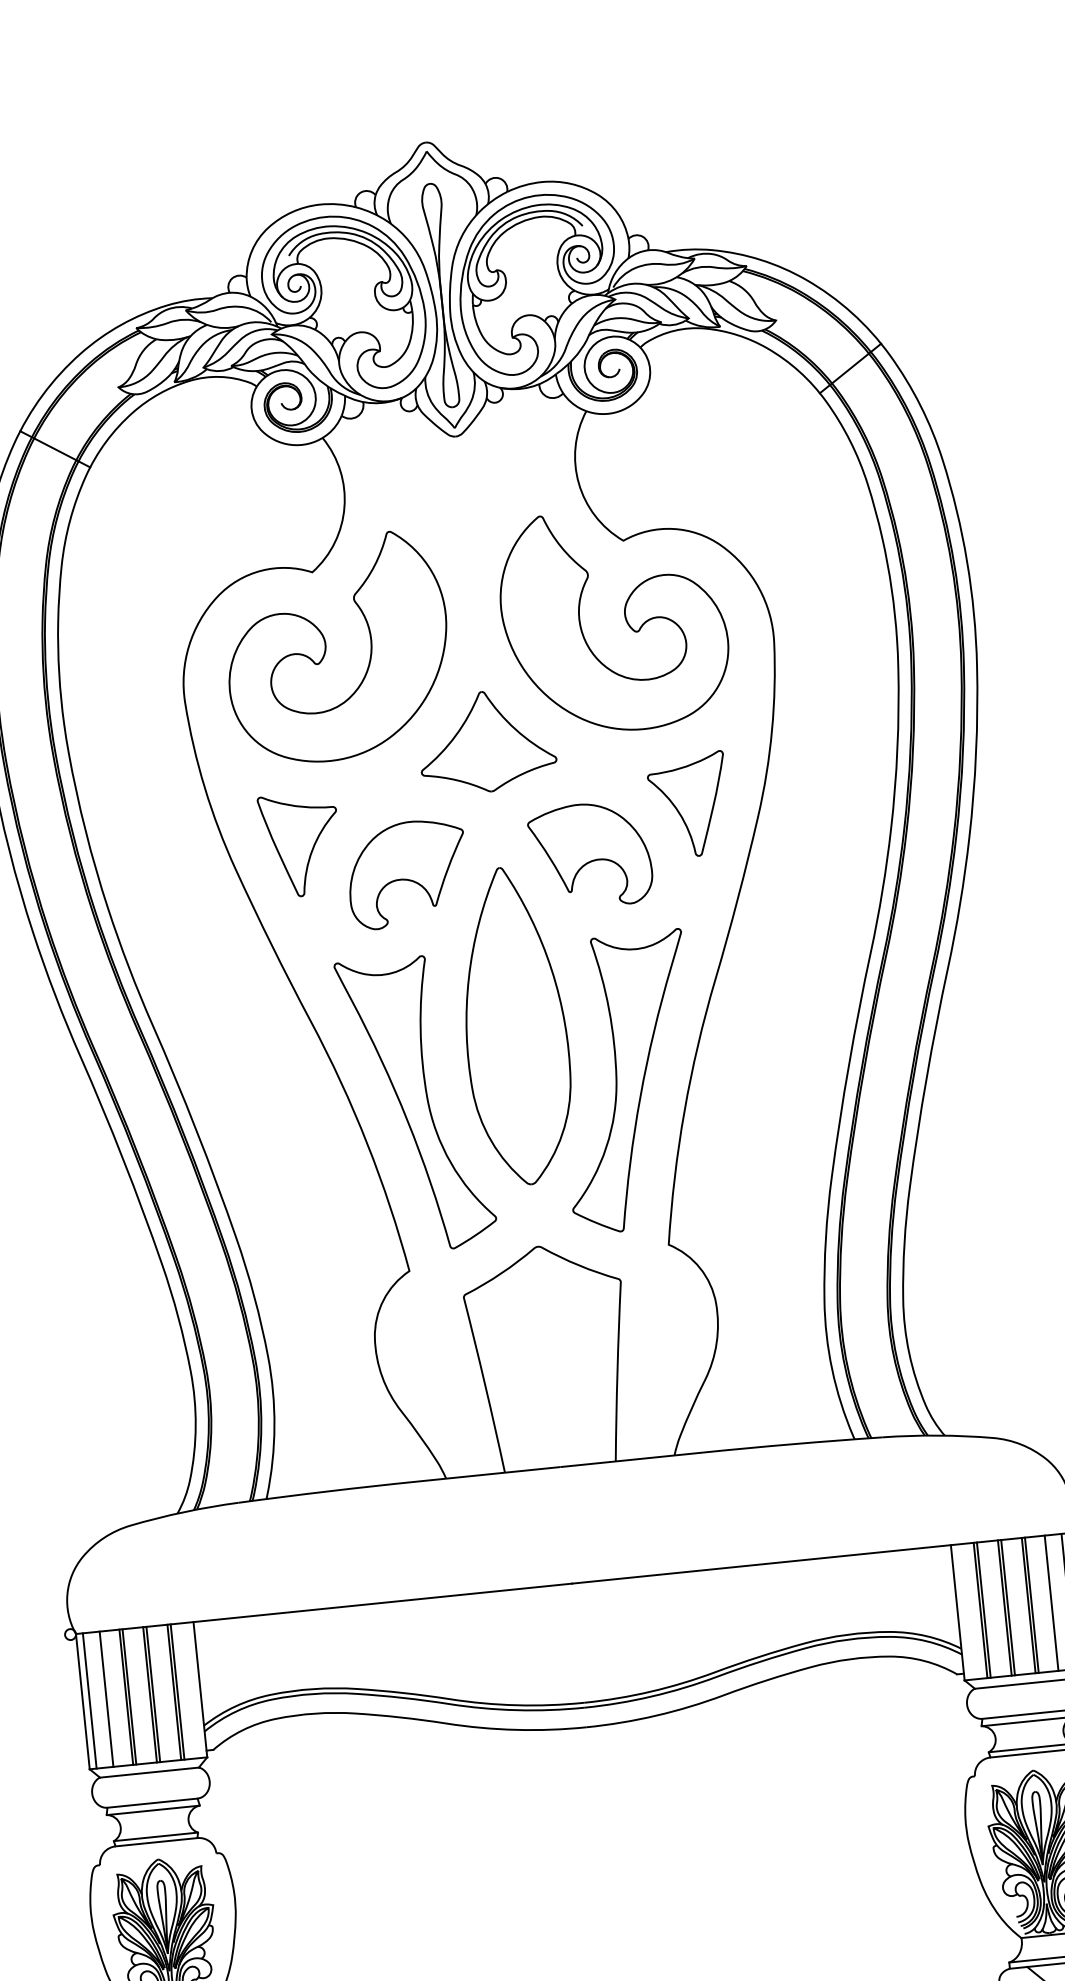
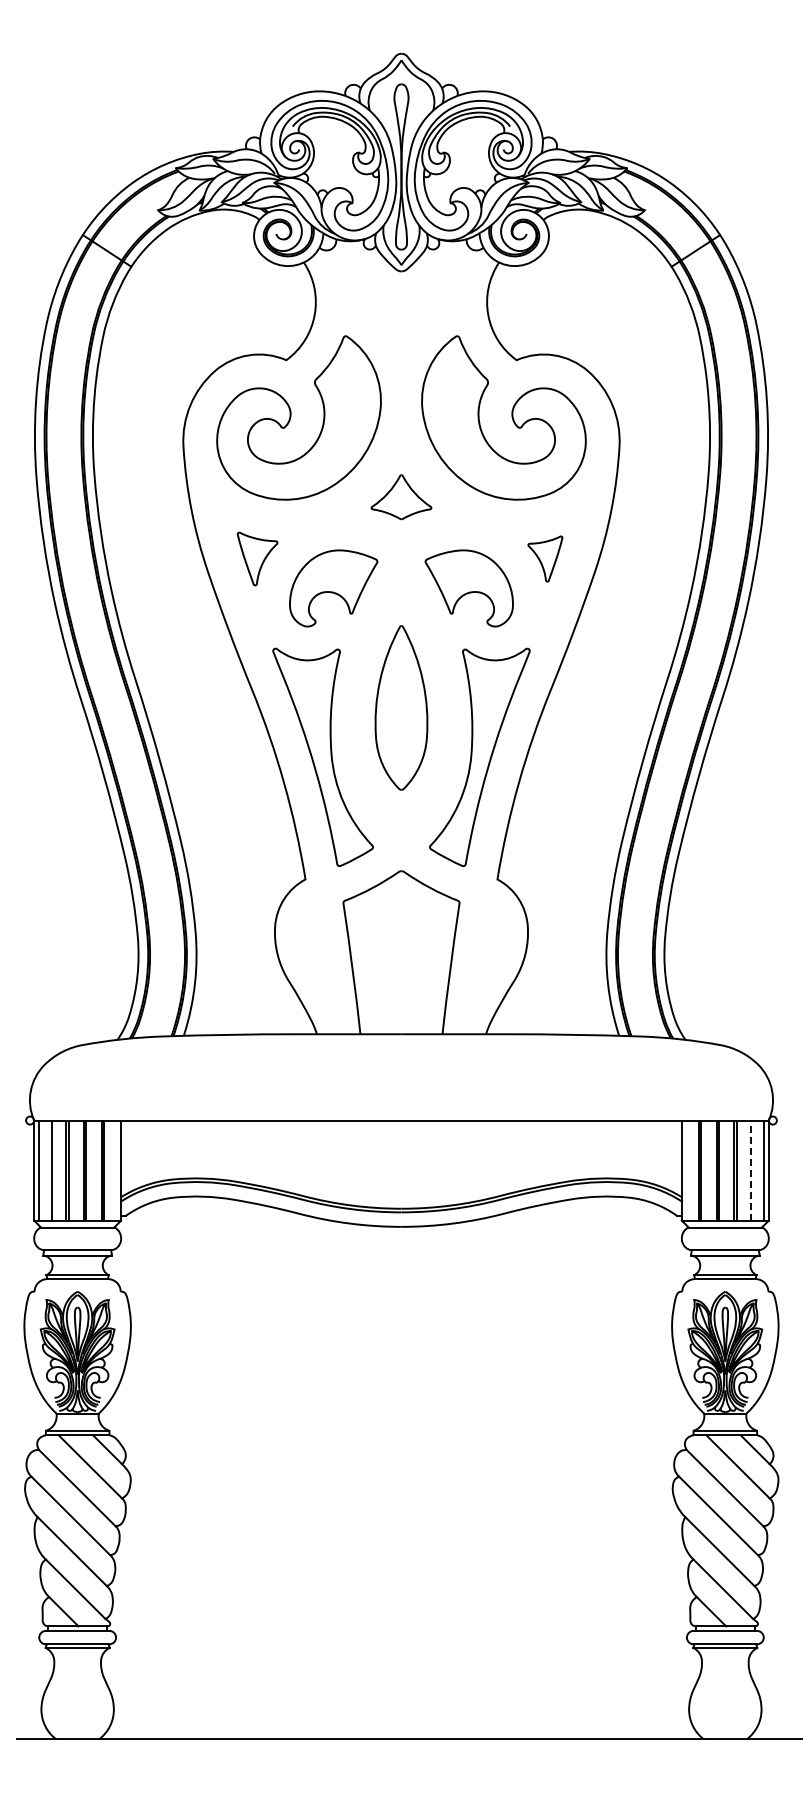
part: (486, 740) -> (401, 496), size x0.6
part: (689, 804) -> (545, 558), size x0.6
part: (300, 844) -> (257, 558), size x0.7
part: (515, 1025) -> (401, 707), size x0.7
line: (1051, 1603) -> (751, 1170), solid -> dashed

